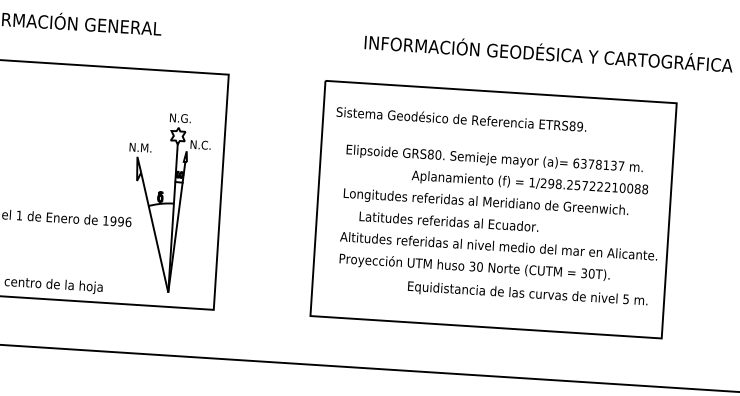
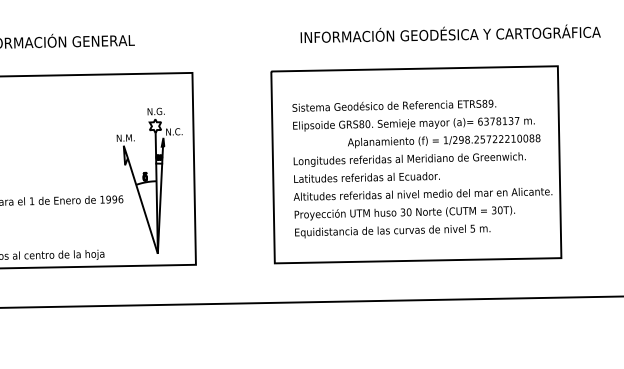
text: (461, 119) -> (394, 105), moved
text: (448, 221) -> (366, 177), moved
text: (527, 294) -> (392, 231), moved

